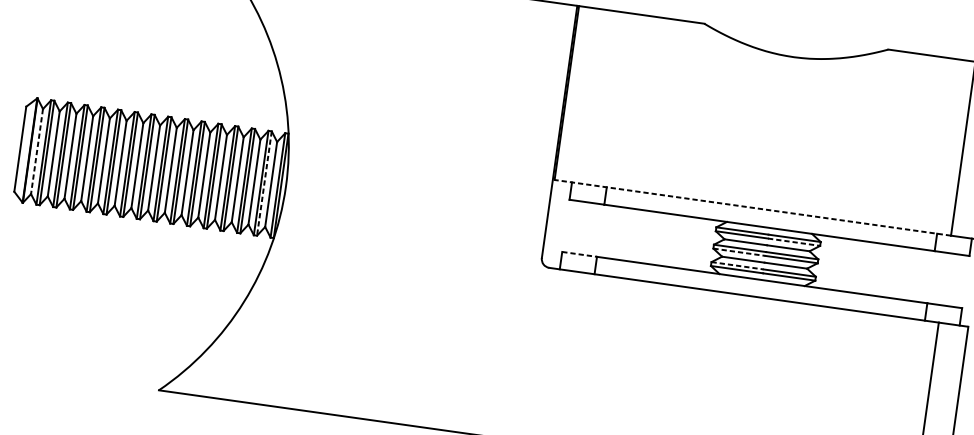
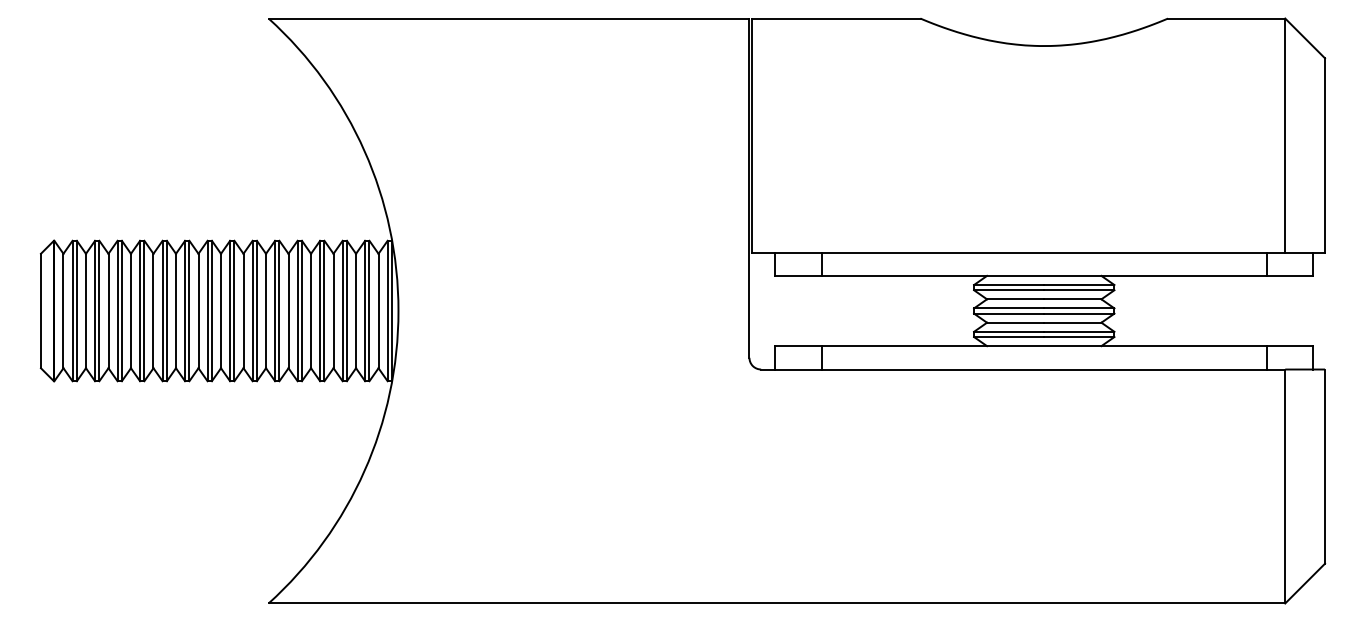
line: (37, 151) -> (63, 311), dashed -> solid
line: (264, 183) -> (369, 311), dashed -> solid
line: (752, 207) -> (1018, 252), dashed -> solid
line: (794, 242) -> (1079, 290), dashed -> solid
line: (739, 252) -> (1009, 313), dashed -> solid
line: (580, 254) -> (799, 346), dashed -> solid
line: (737, 265) -> (1009, 331), dashed -> solid

